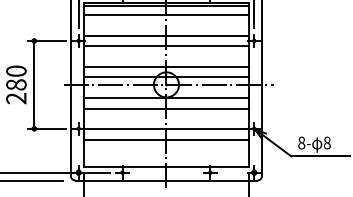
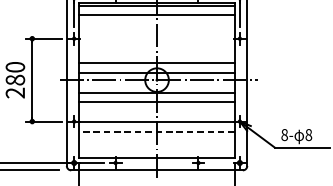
line: (166, 35) -> (157, 33), removed
line: (166, 46) -> (157, 43), removed
line: (165, 139) -> (156, 131), solid -> dashed

